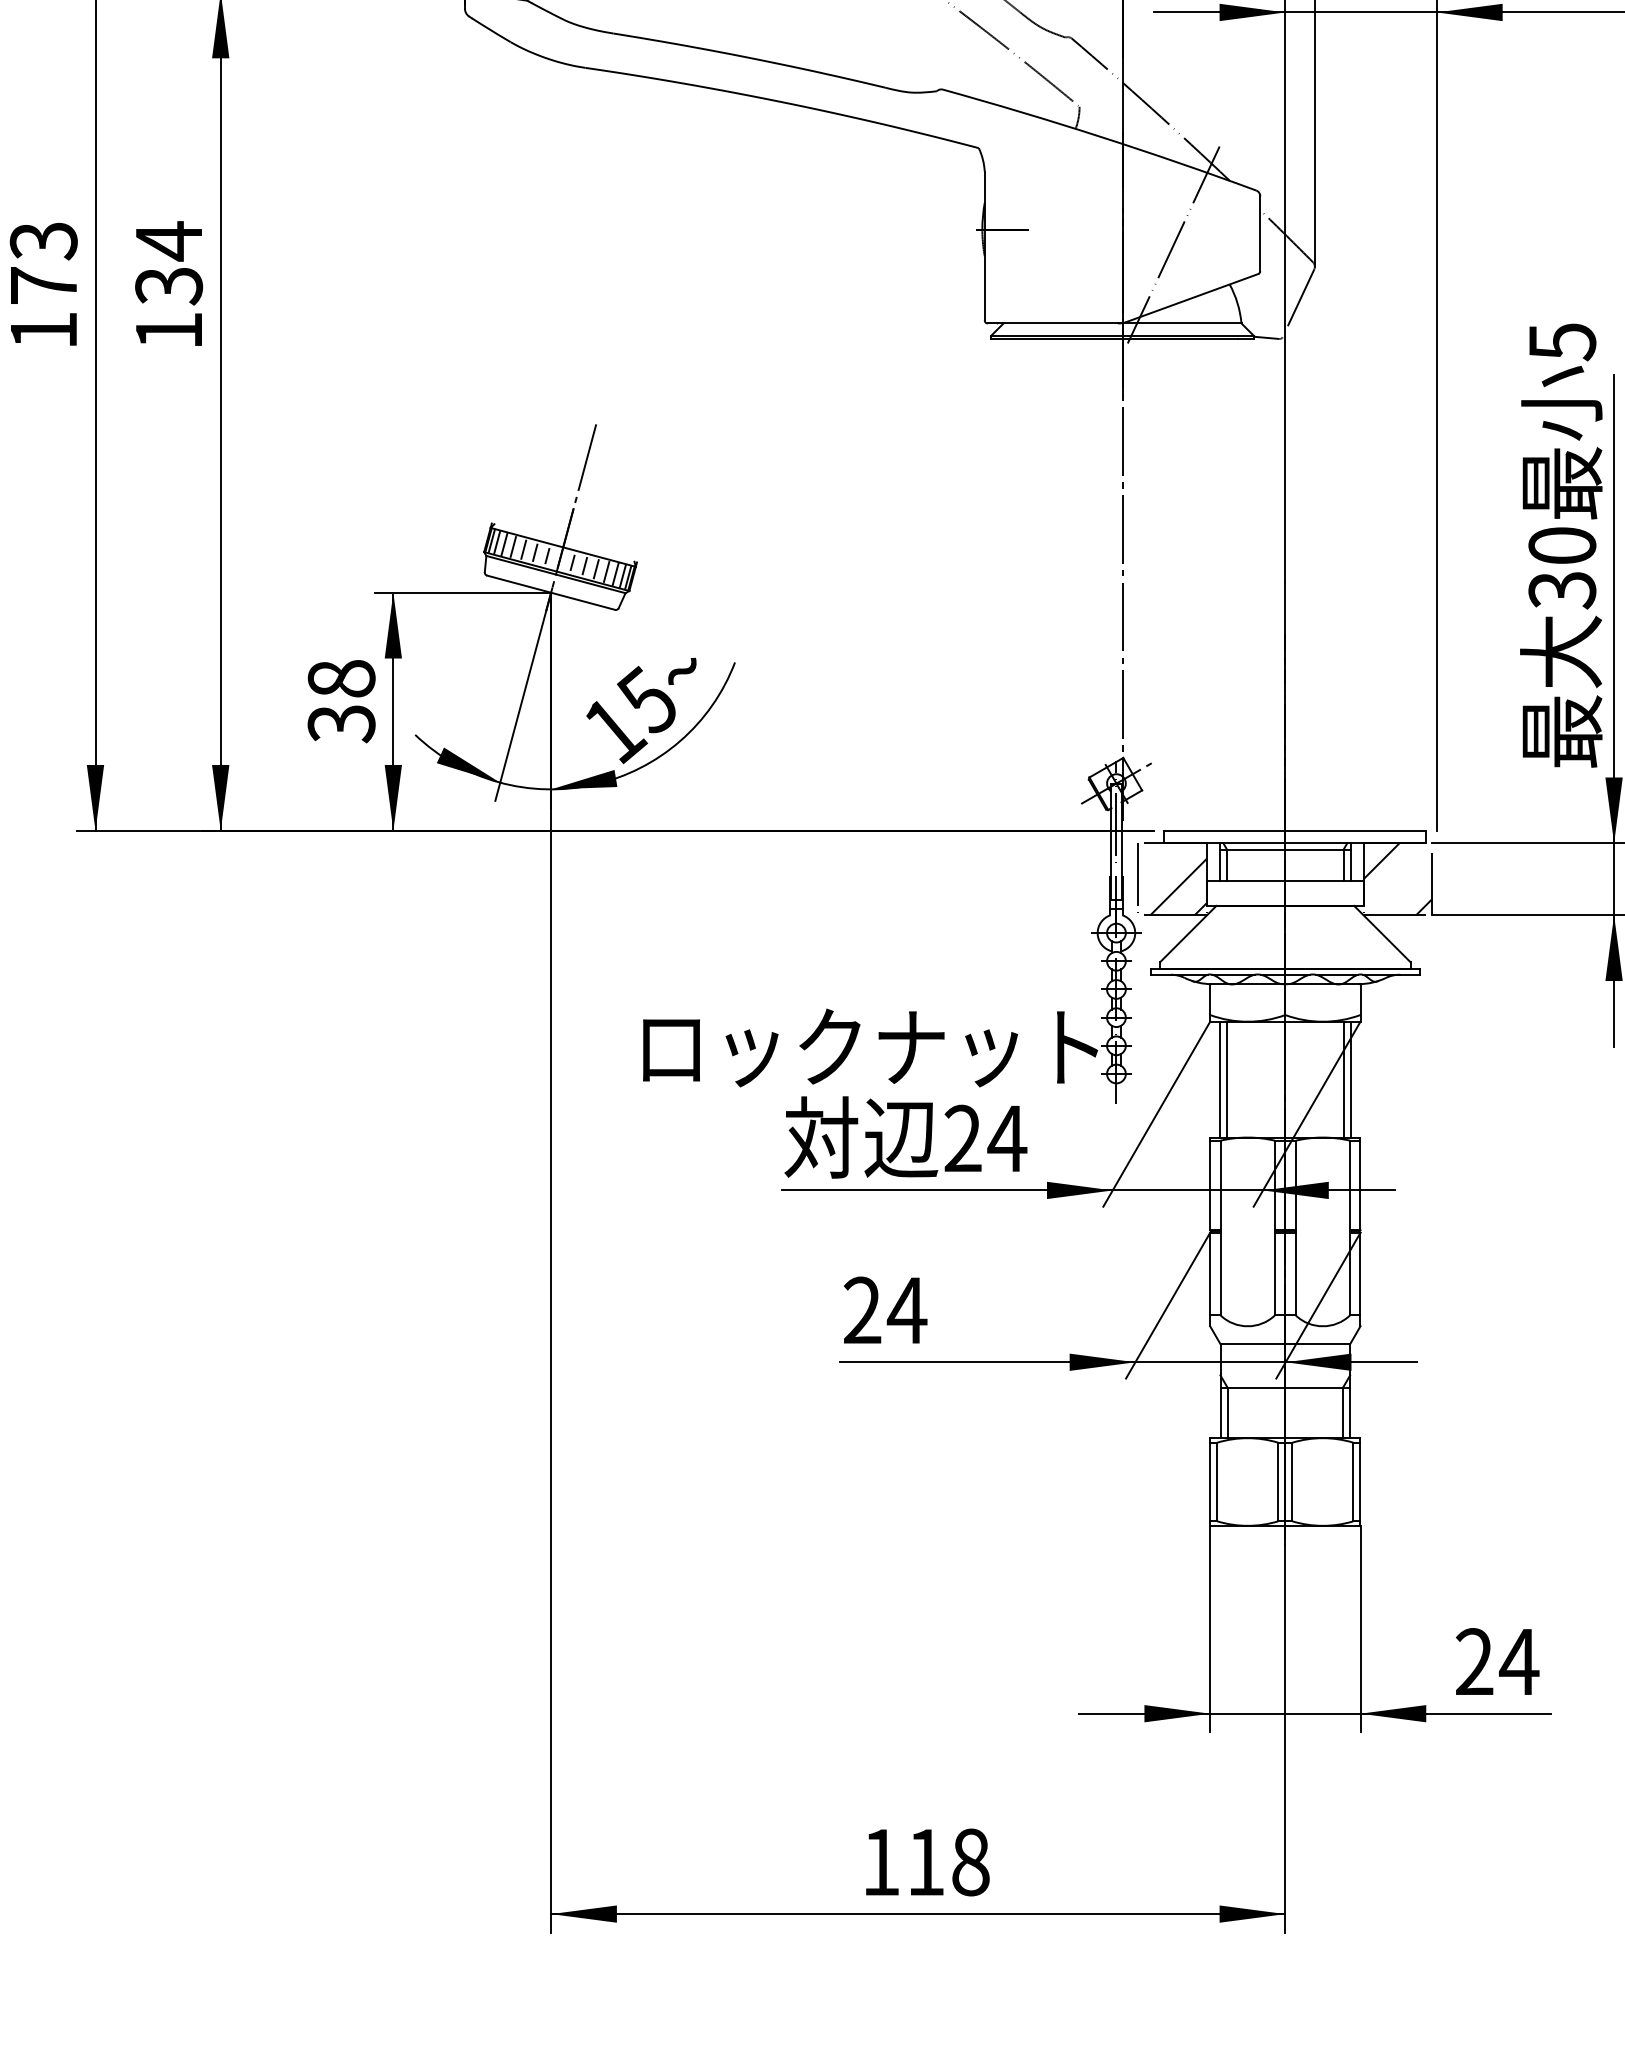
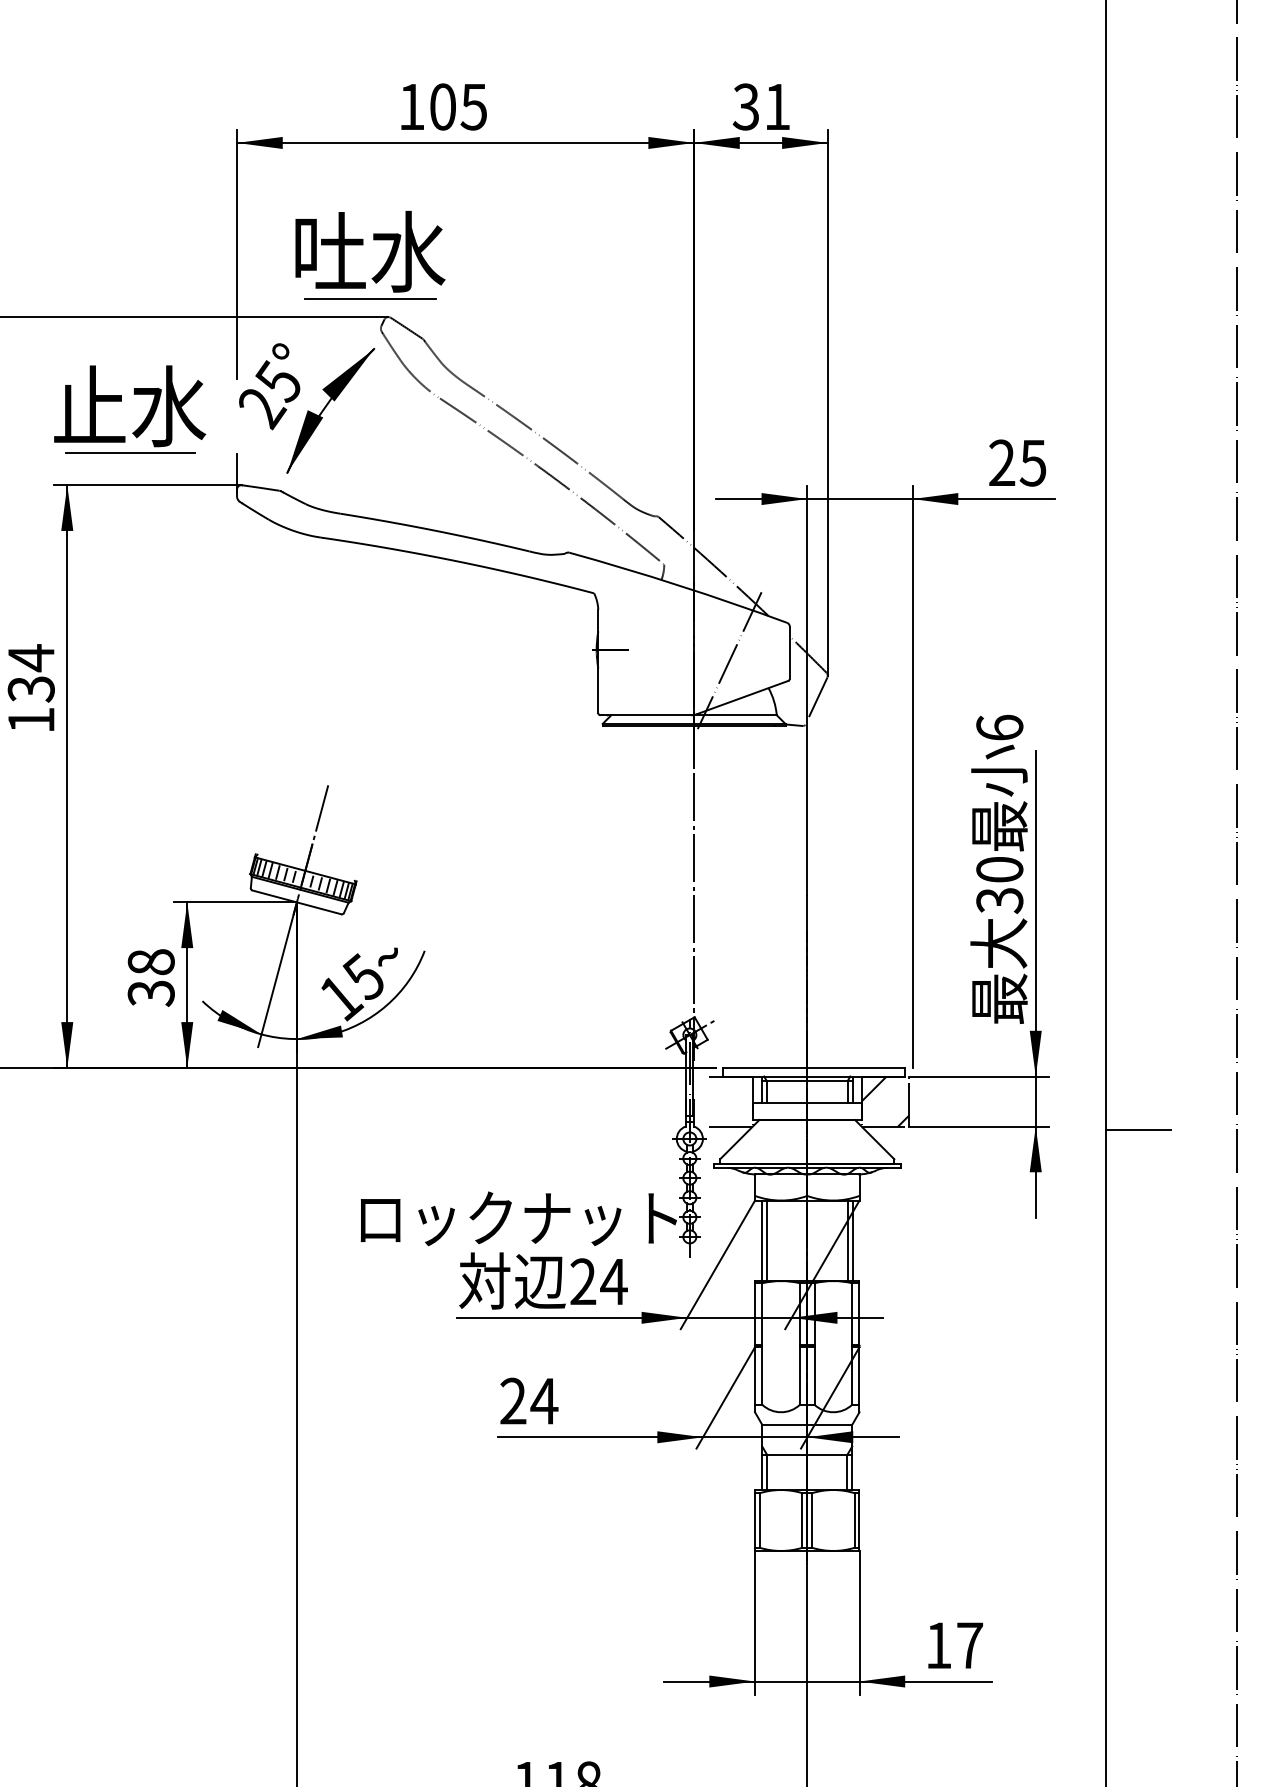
text: (1561, 341) -> (999, 727), 5 -> 6
line: (1138, 879) -> (705, 1101), removed
hatch: (1177, 886) -> (732, 1106), removed
text: (1497, 1661) -> (954, 1645), 24 -> 17

